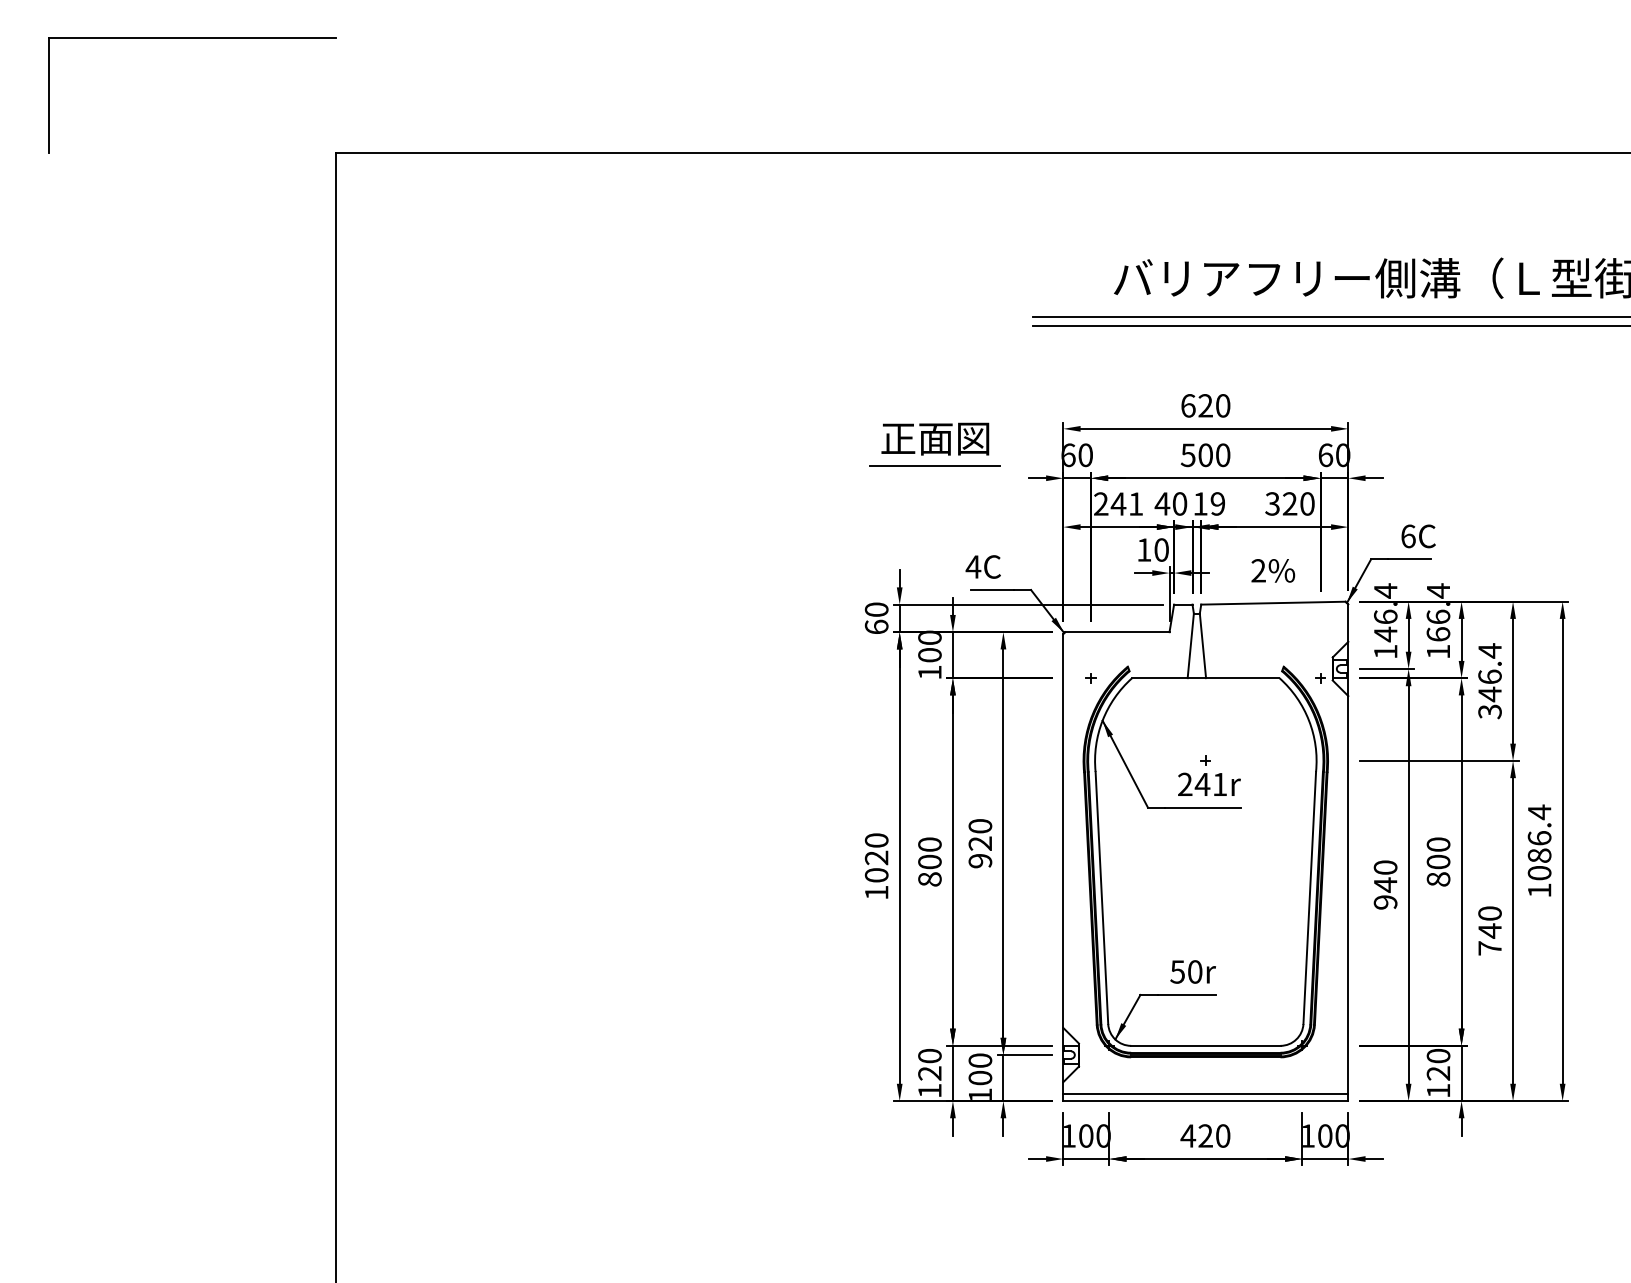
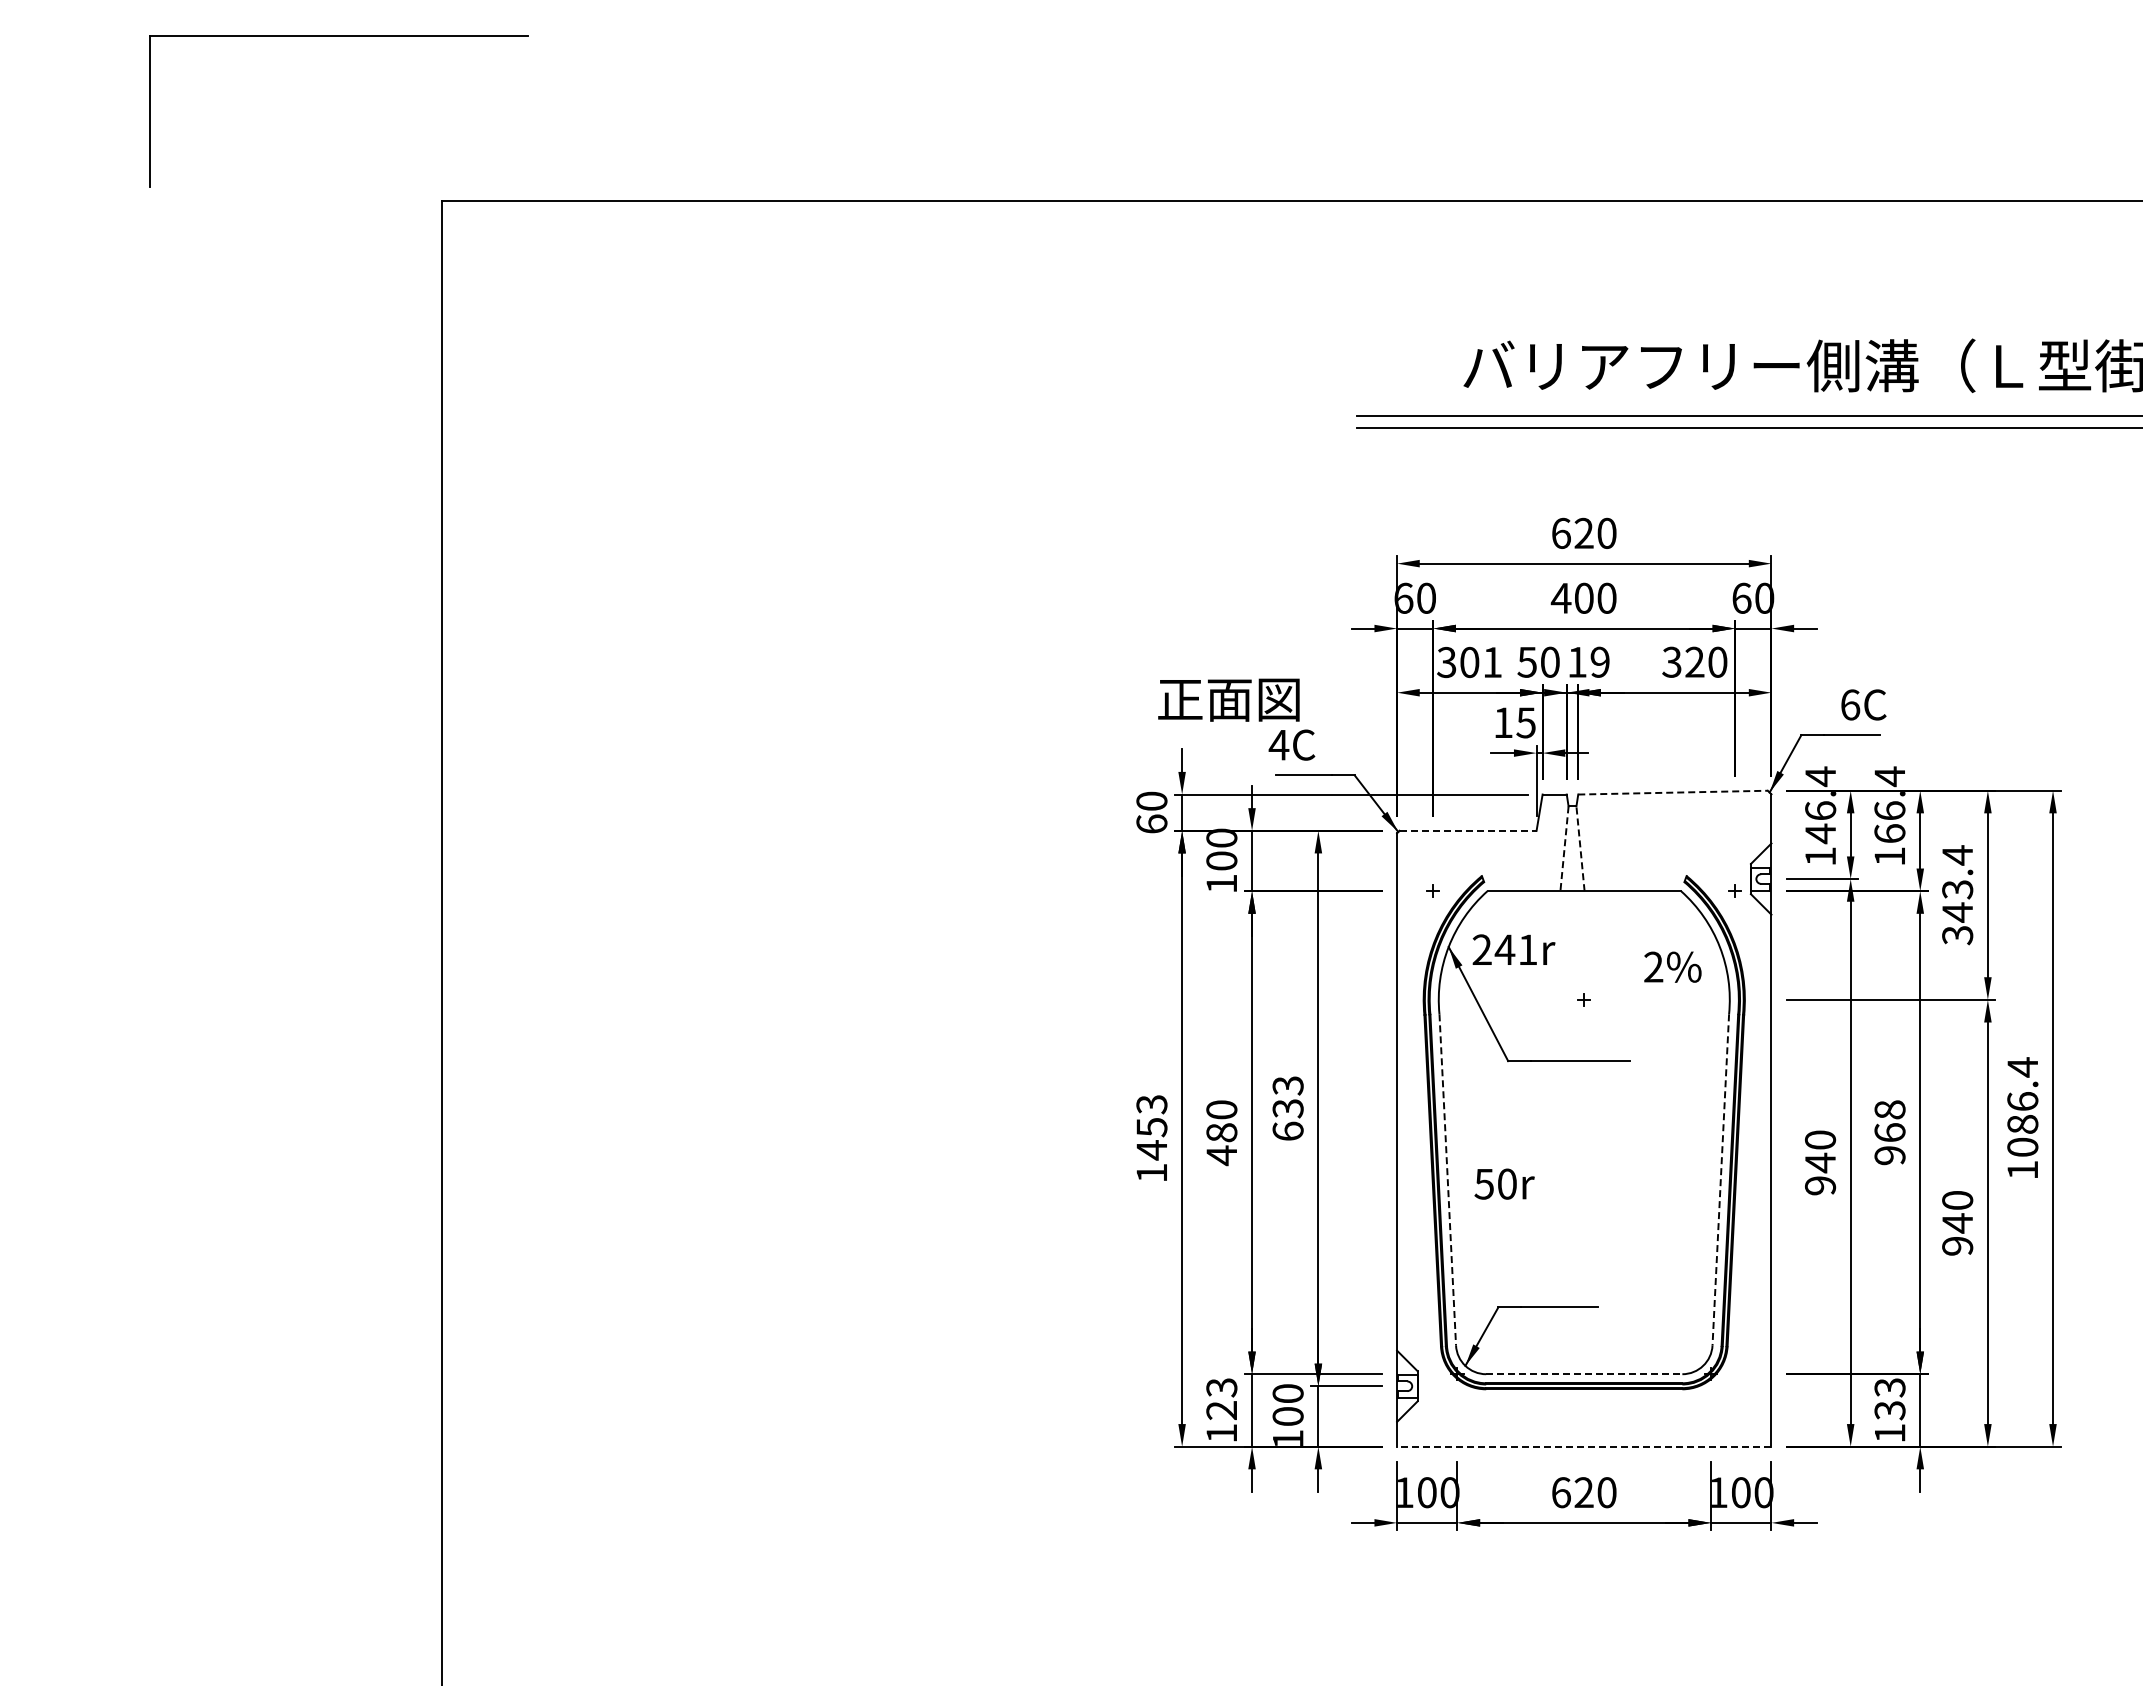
part: (192, 38) -> (338, 36), moved
text: (935, 438) -> (1228, 699), moved
text: (1187, 455) -> (1560, 598), 500 -> 400
line: (935, 465) -> (1228, 611), removed
text: (1110, 504) -> (1458, 662), 241 -> 301
text: (1162, 504) -> (1527, 662), 40 -> 50
text: (1161, 549) -> (1525, 722), 10 -> 15
text: (1272, 570) -> (1672, 966), moved
line: (1273, 603) -> (1673, 792), solid -> dashed
line: (1117, 631) -> (1468, 830), solid -> dashed
line: (1190, 645) -> (1564, 848), solid -> dashed
line: (1202, 645) -> (1580, 848), solid -> dashed
text: (1489, 676) -> (1957, 889), 346.4 -> 343.4
text: (1209, 784) -> (1513, 949), moved
text: (979, 843) -> (1287, 1108), 920 -> 633
text: (876, 858) -> (1151, 1127), 1020 -> 1453
text: (1438, 861) -> (1889, 1132), 800 -> 968
text: (929, 871) -> (1221, 1144), 800 -> 480
line: (1101, 897) -> (1447, 1179), solid -> dashed
line: (1309, 897) -> (1720, 1179), solid -> dashed
text: (1489, 947) -> (1957, 1245), 740 -> 940
text: (1193, 971) -> (1504, 1183), moved
line: (1205, 1046) -> (1584, 1374), solid -> dashed
text: (929, 1055) -> (1221, 1387), 120 -> 123
text: (1438, 1065) -> (1889, 1399), 120 -> 133
line: (1205, 1094) -> (1584, 1437), removed
line: (1205, 1100) -> (1583, 1446), solid -> dashed
text: (1187, 1135) -> (1560, 1492), 420 -> 620

